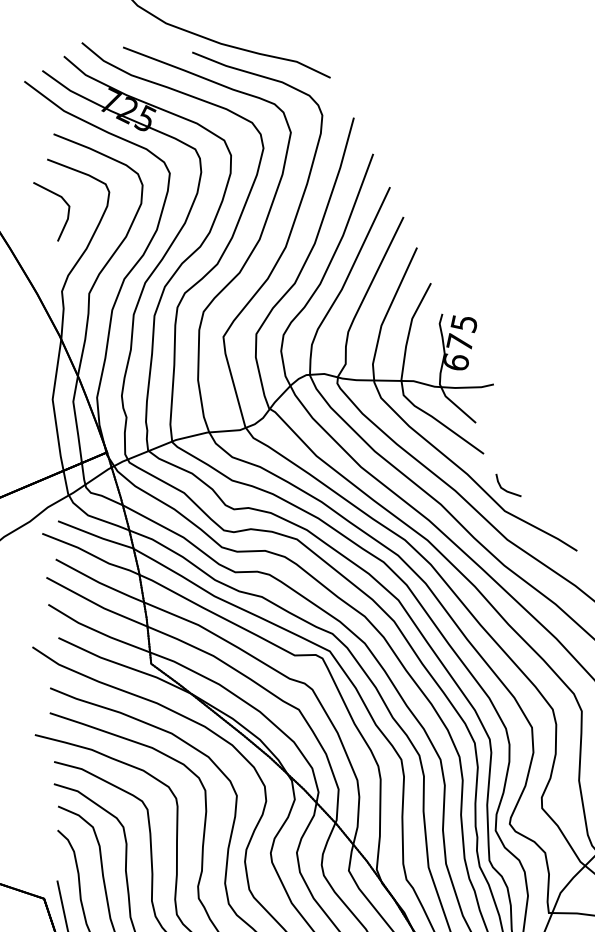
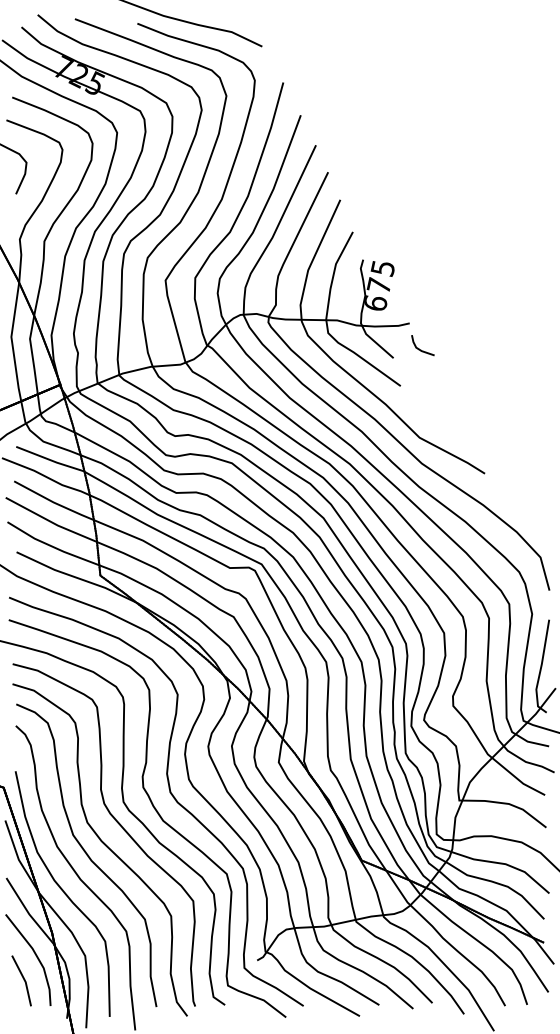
line: (506, 489) -> (421, 349), moved

